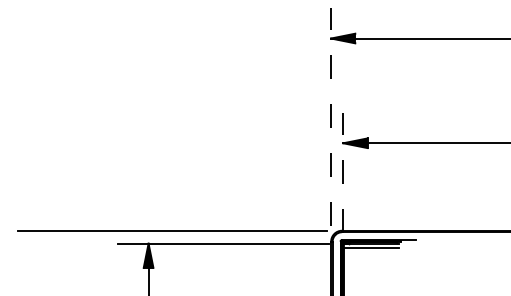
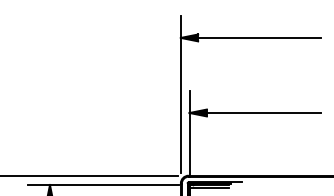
line: (331, 116) -> (181, 93), dashed -> solid
line: (343, 172) -> (189, 133), dashed -> solid

